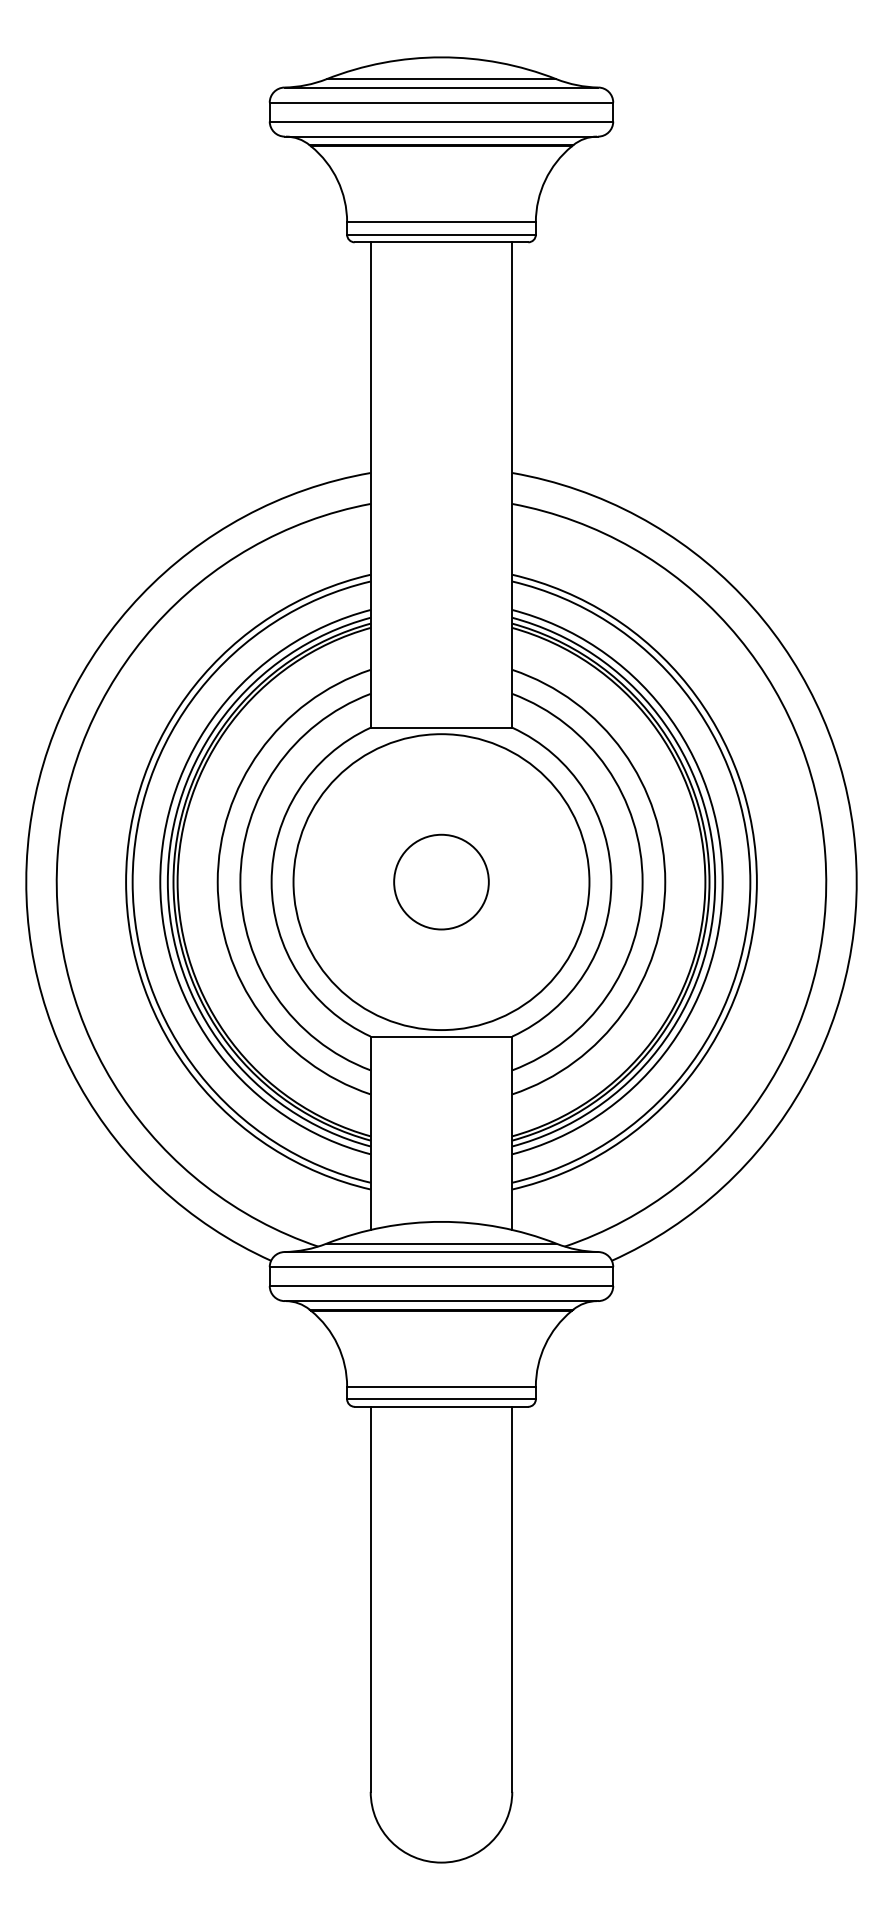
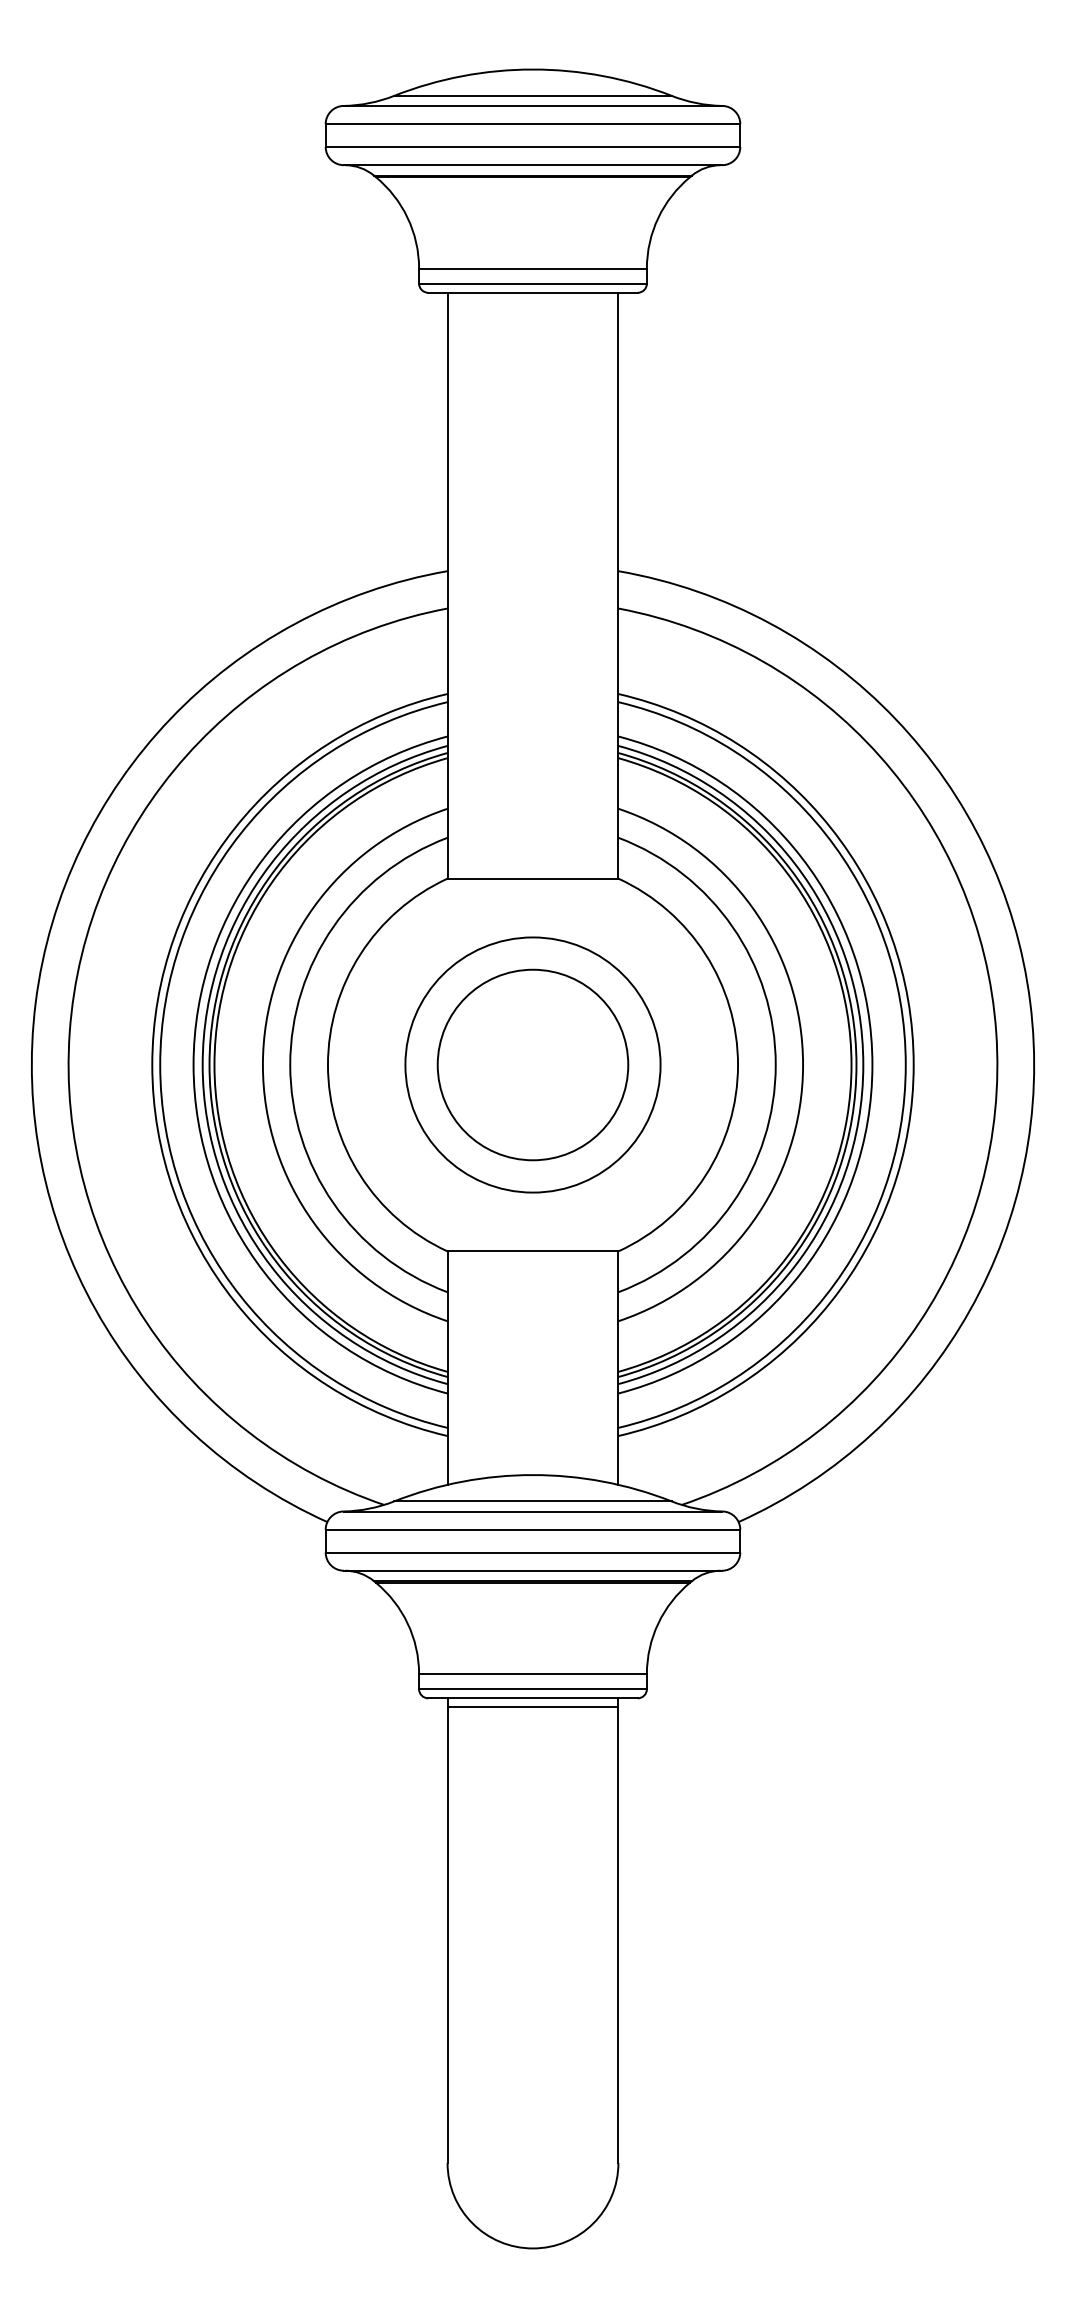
circle: (441, 881) -> (532, 1064), size x0.71
circle: (441, 881) -> (532, 1064), size x1.67
line: (441, 1414) -> (532, 1707), added

